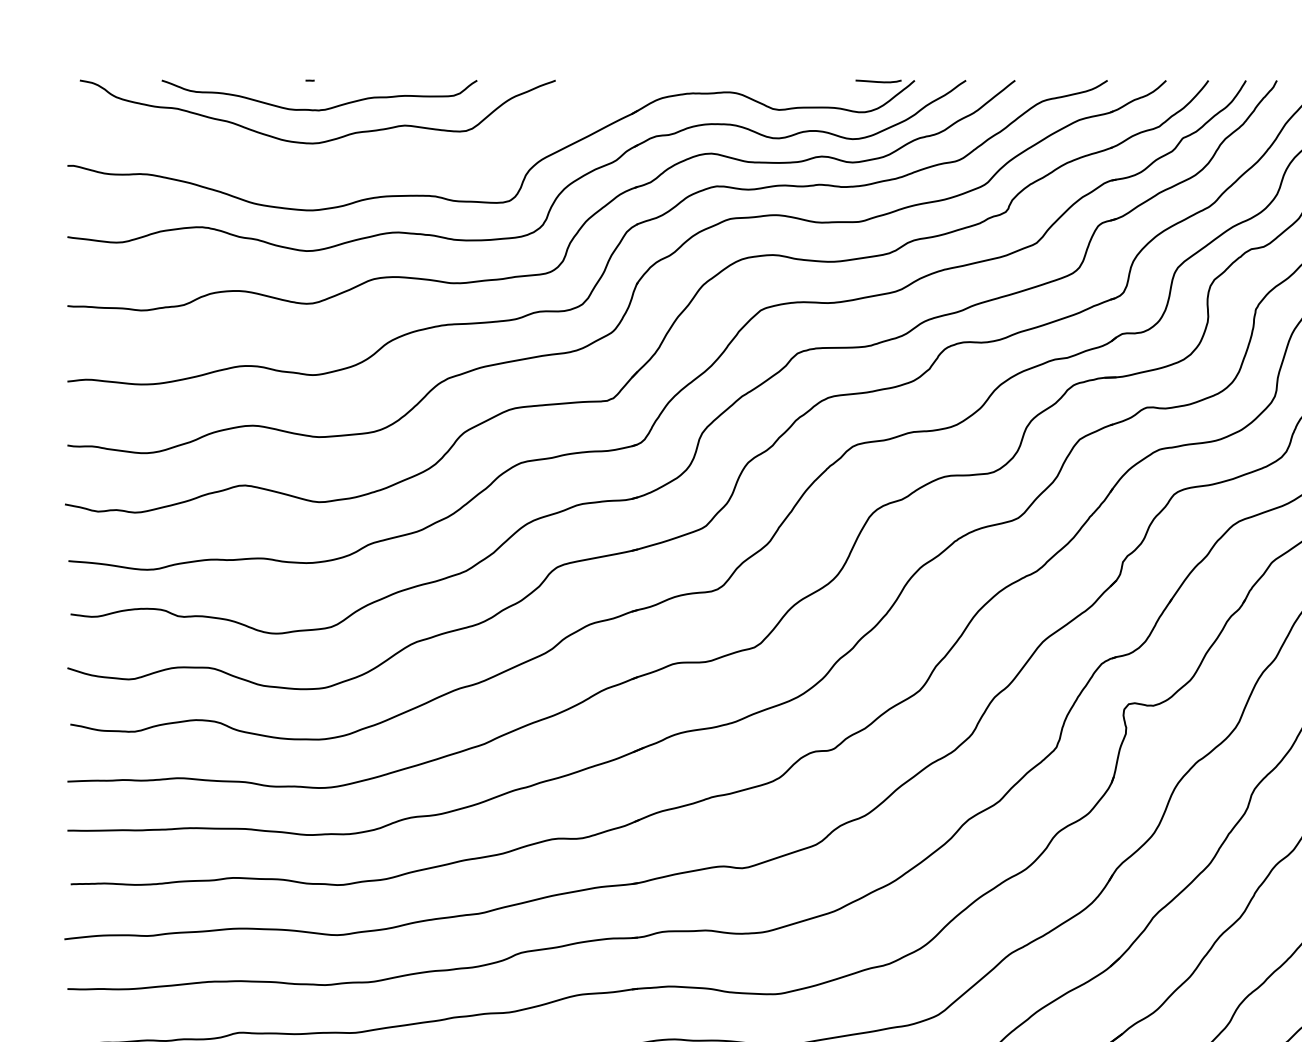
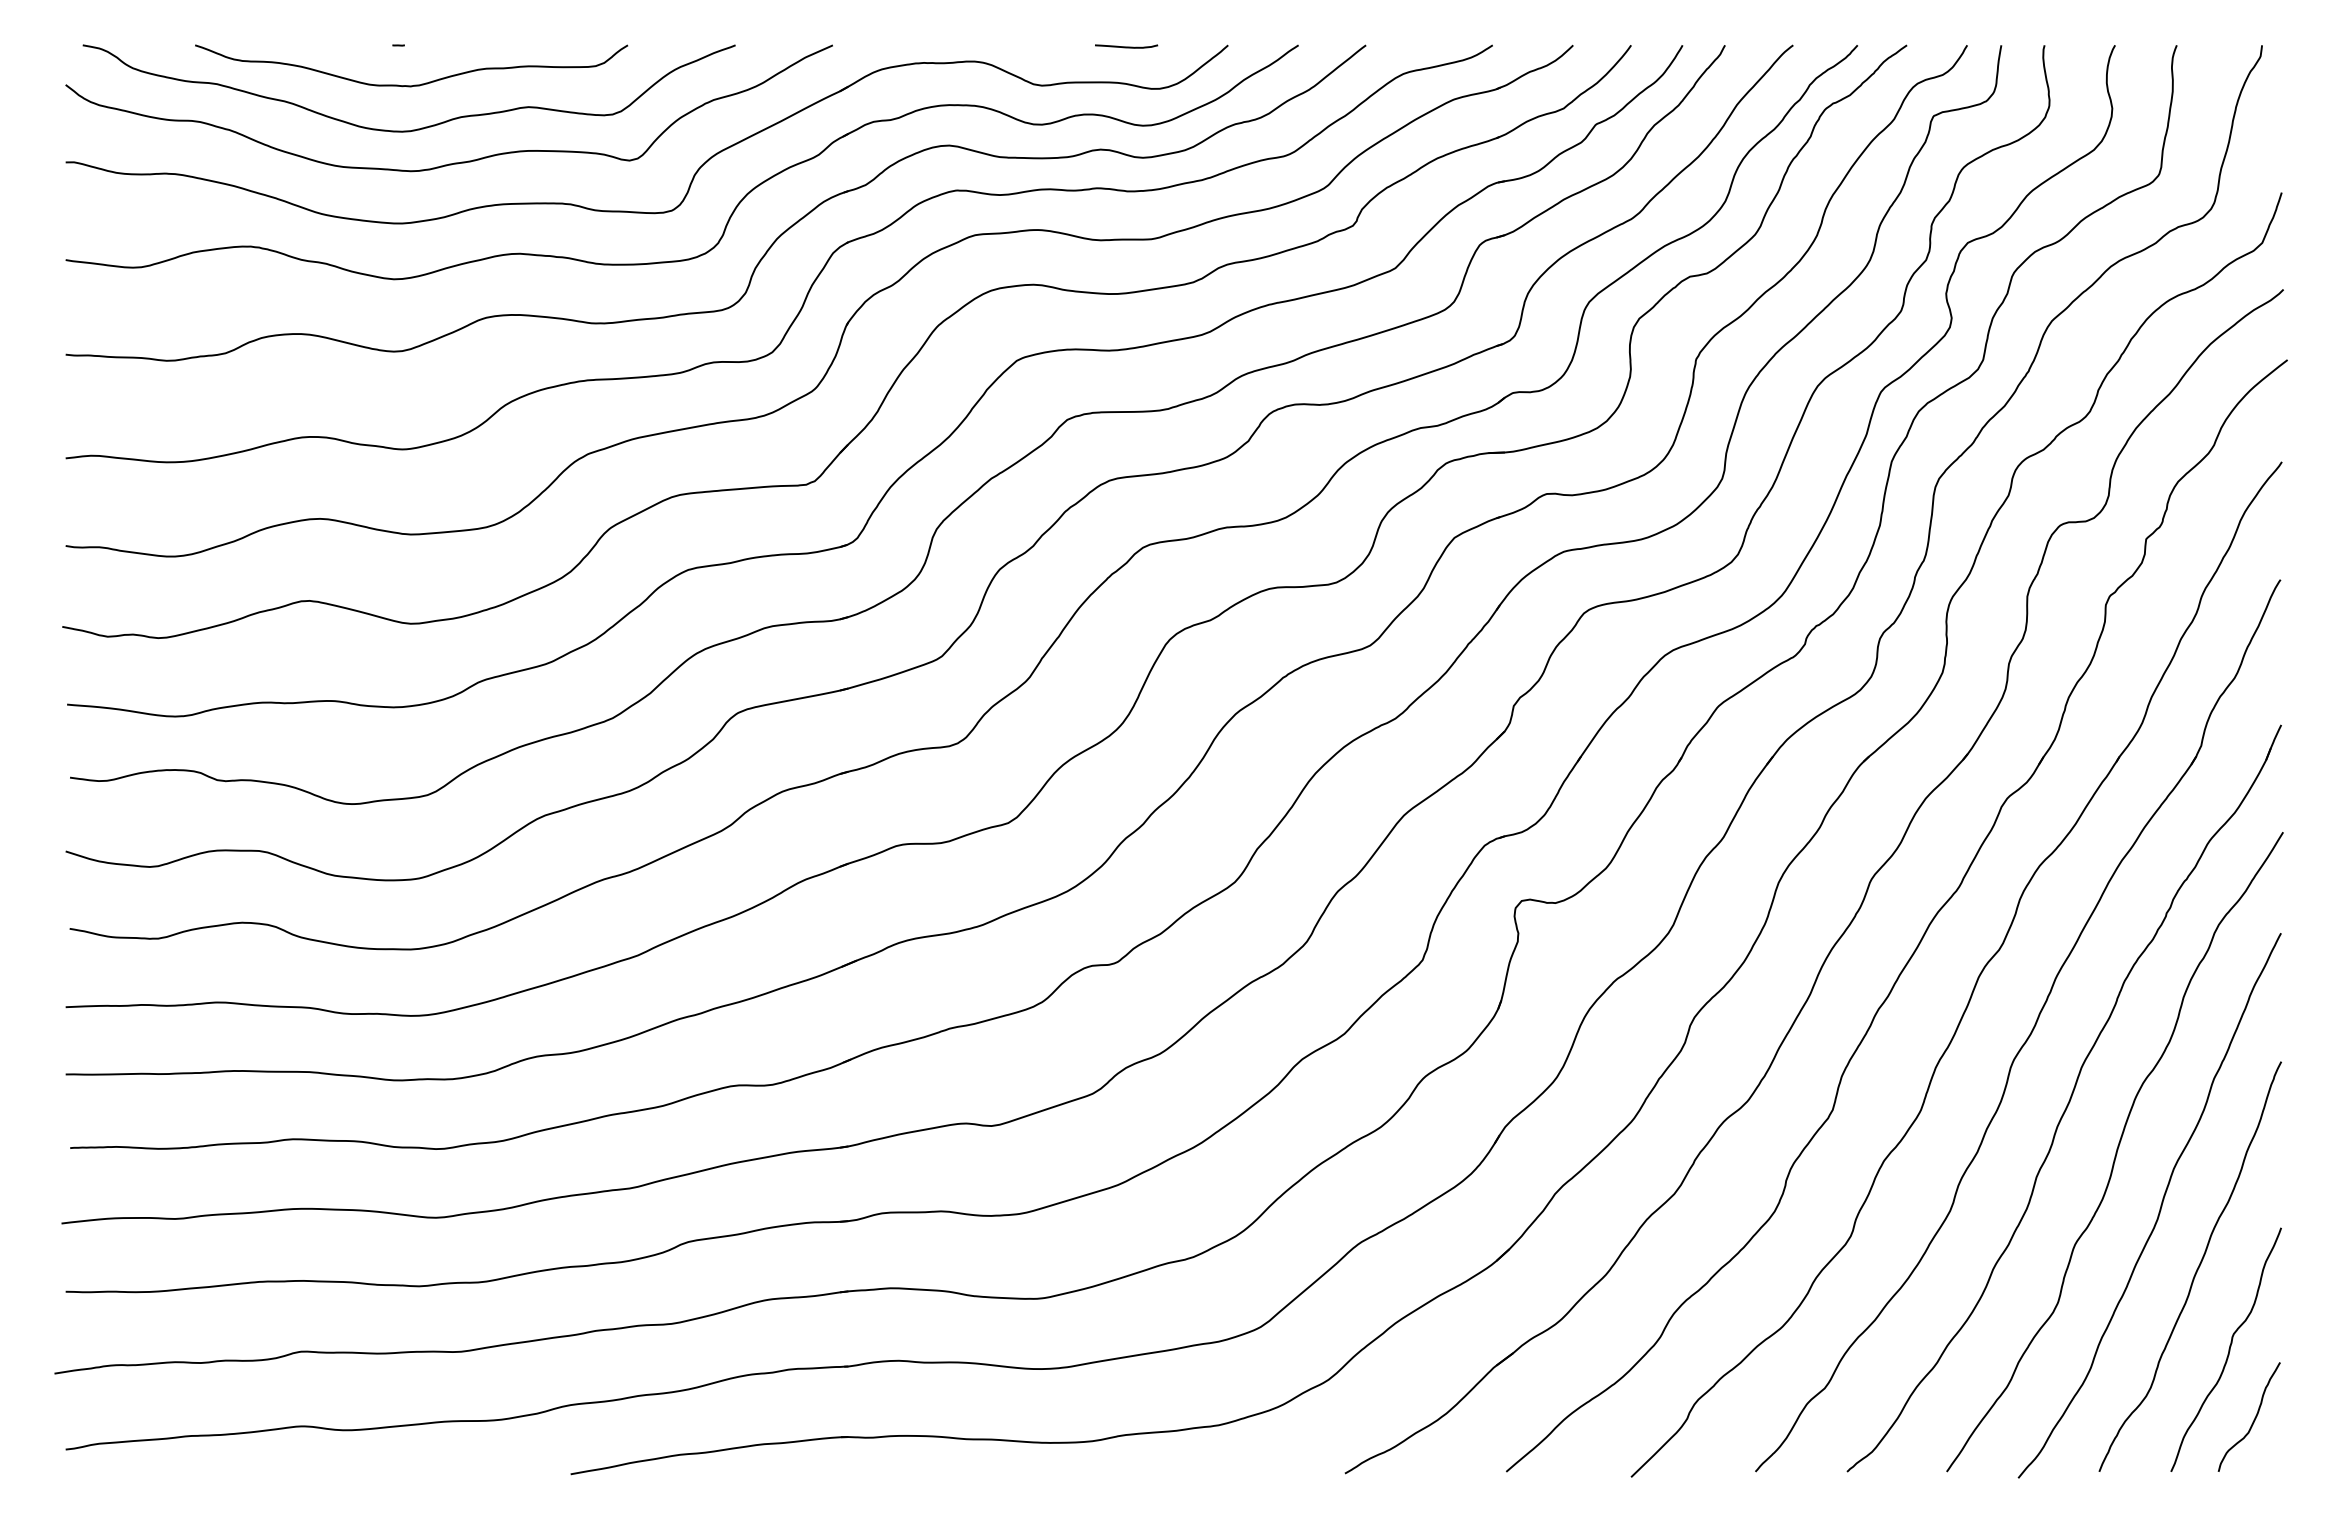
curve: (878, 81) -> (1126, 46), moved
curve: (350, 165) -> (454, 162), added

